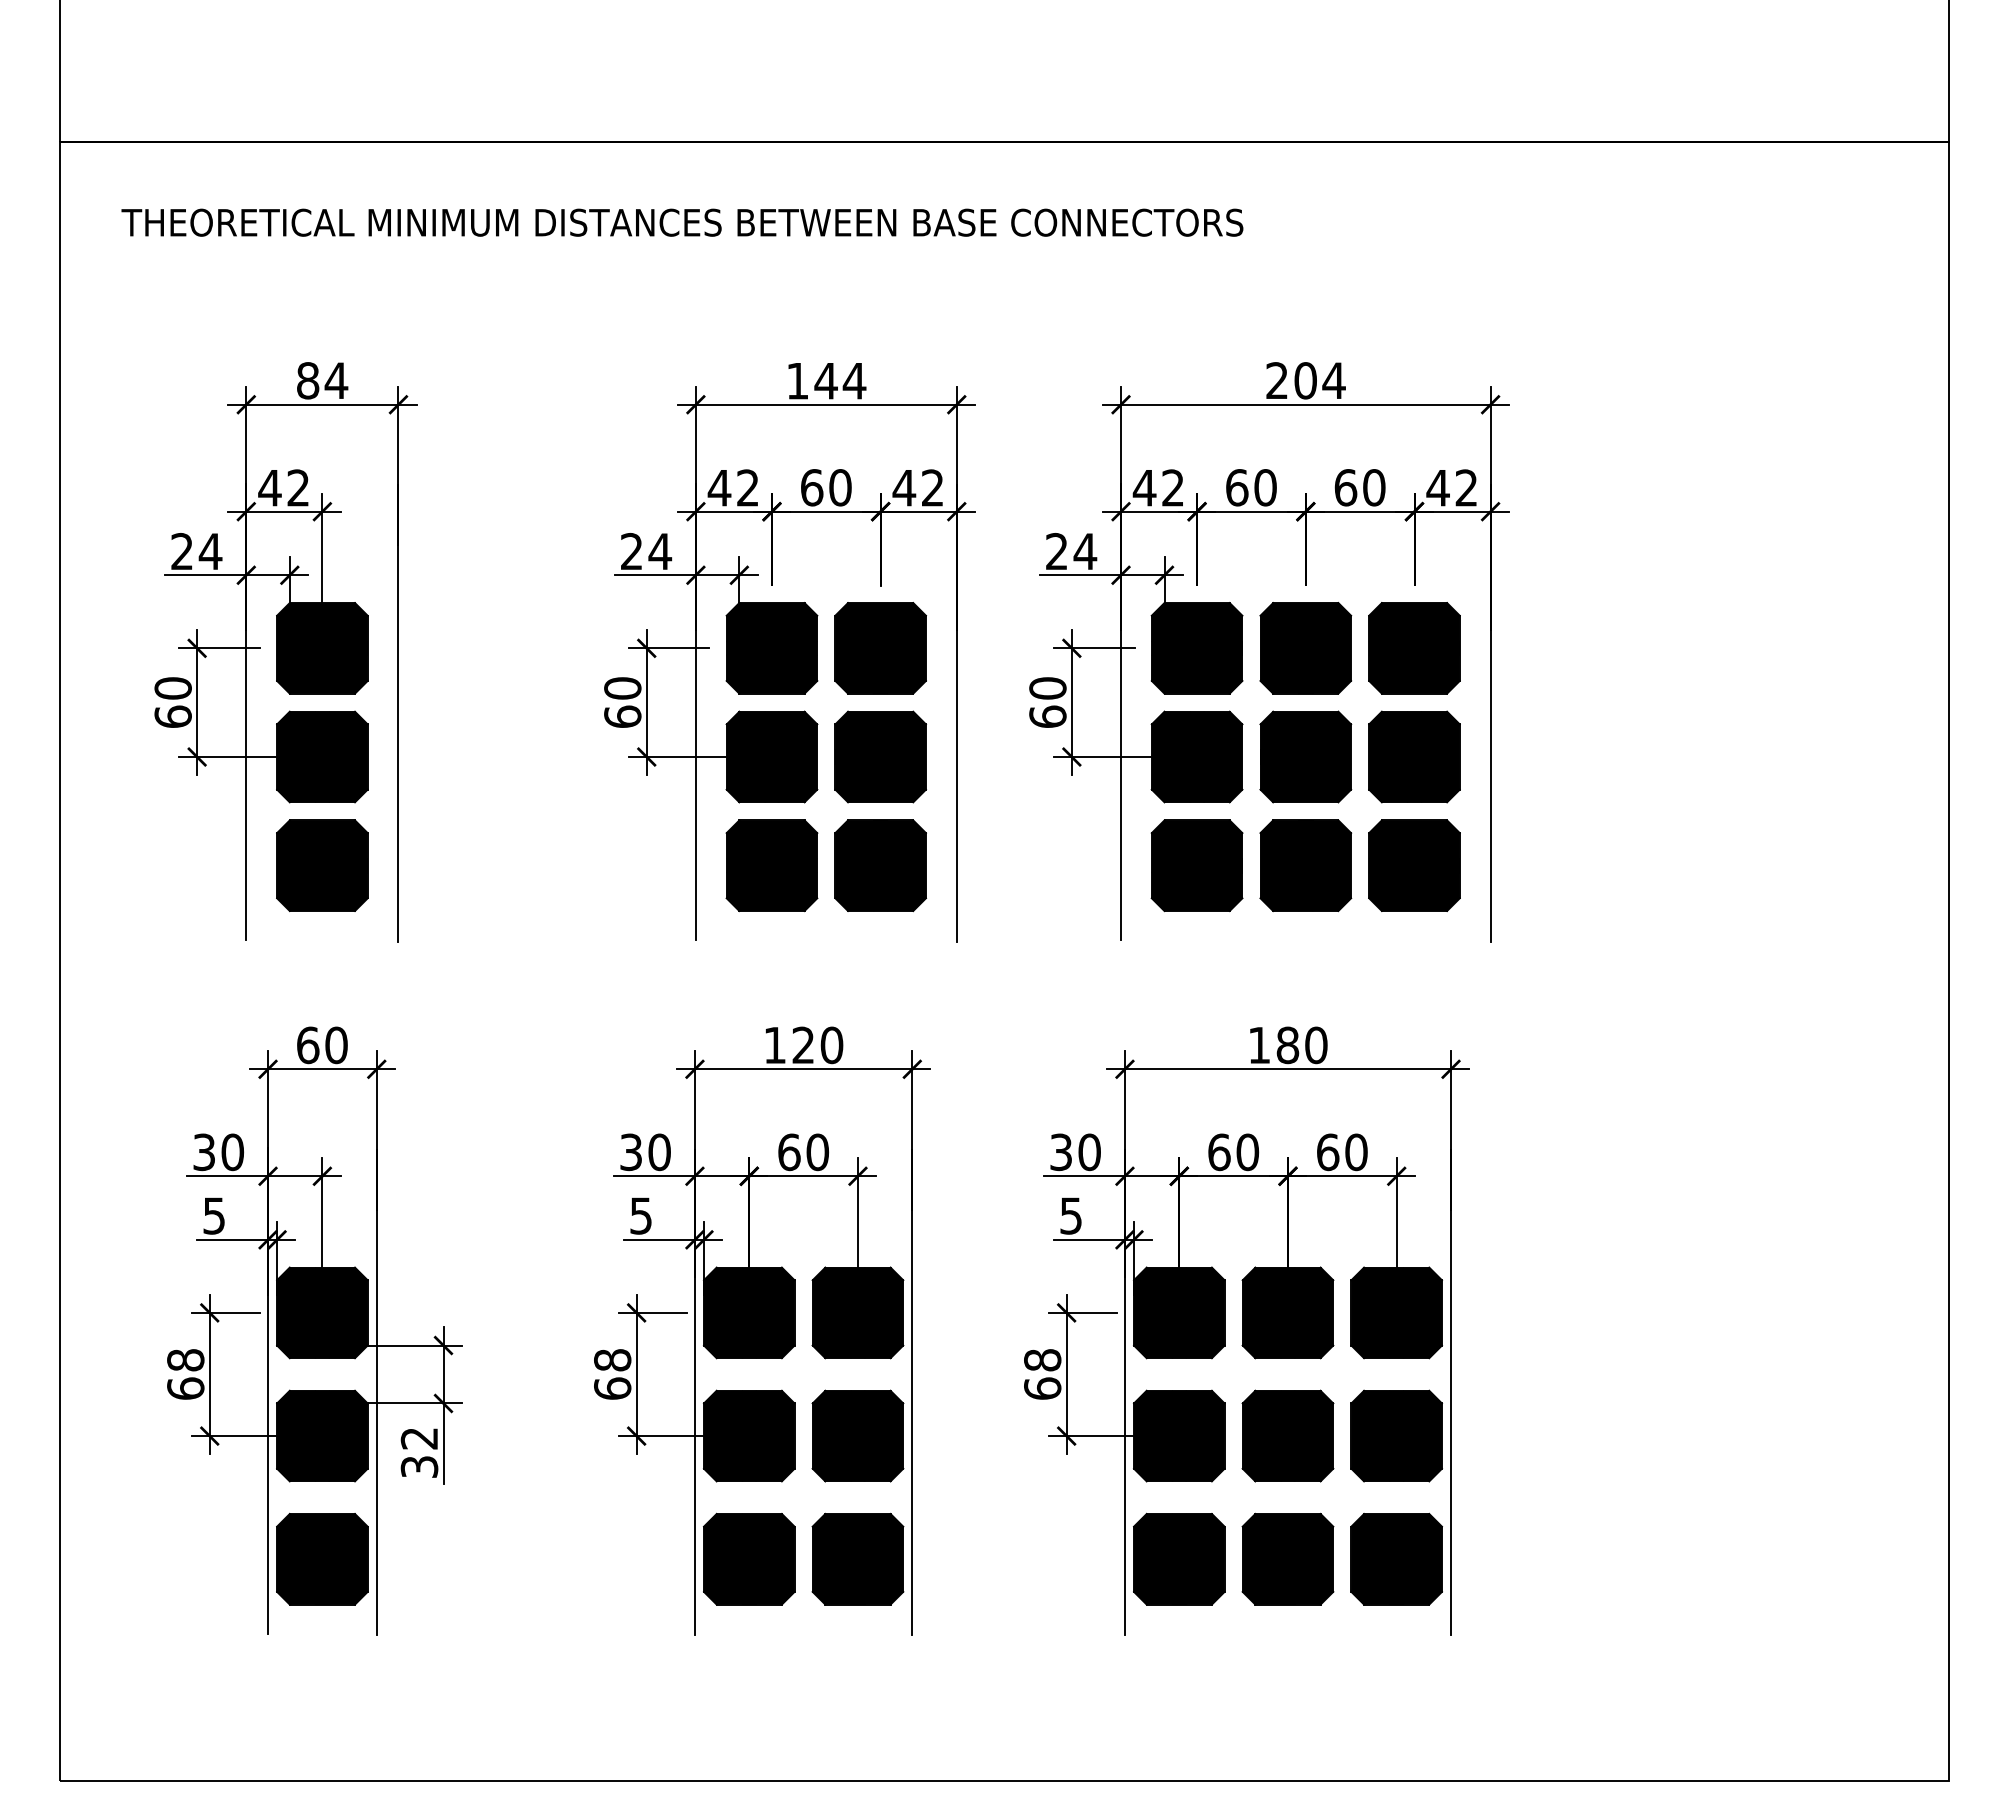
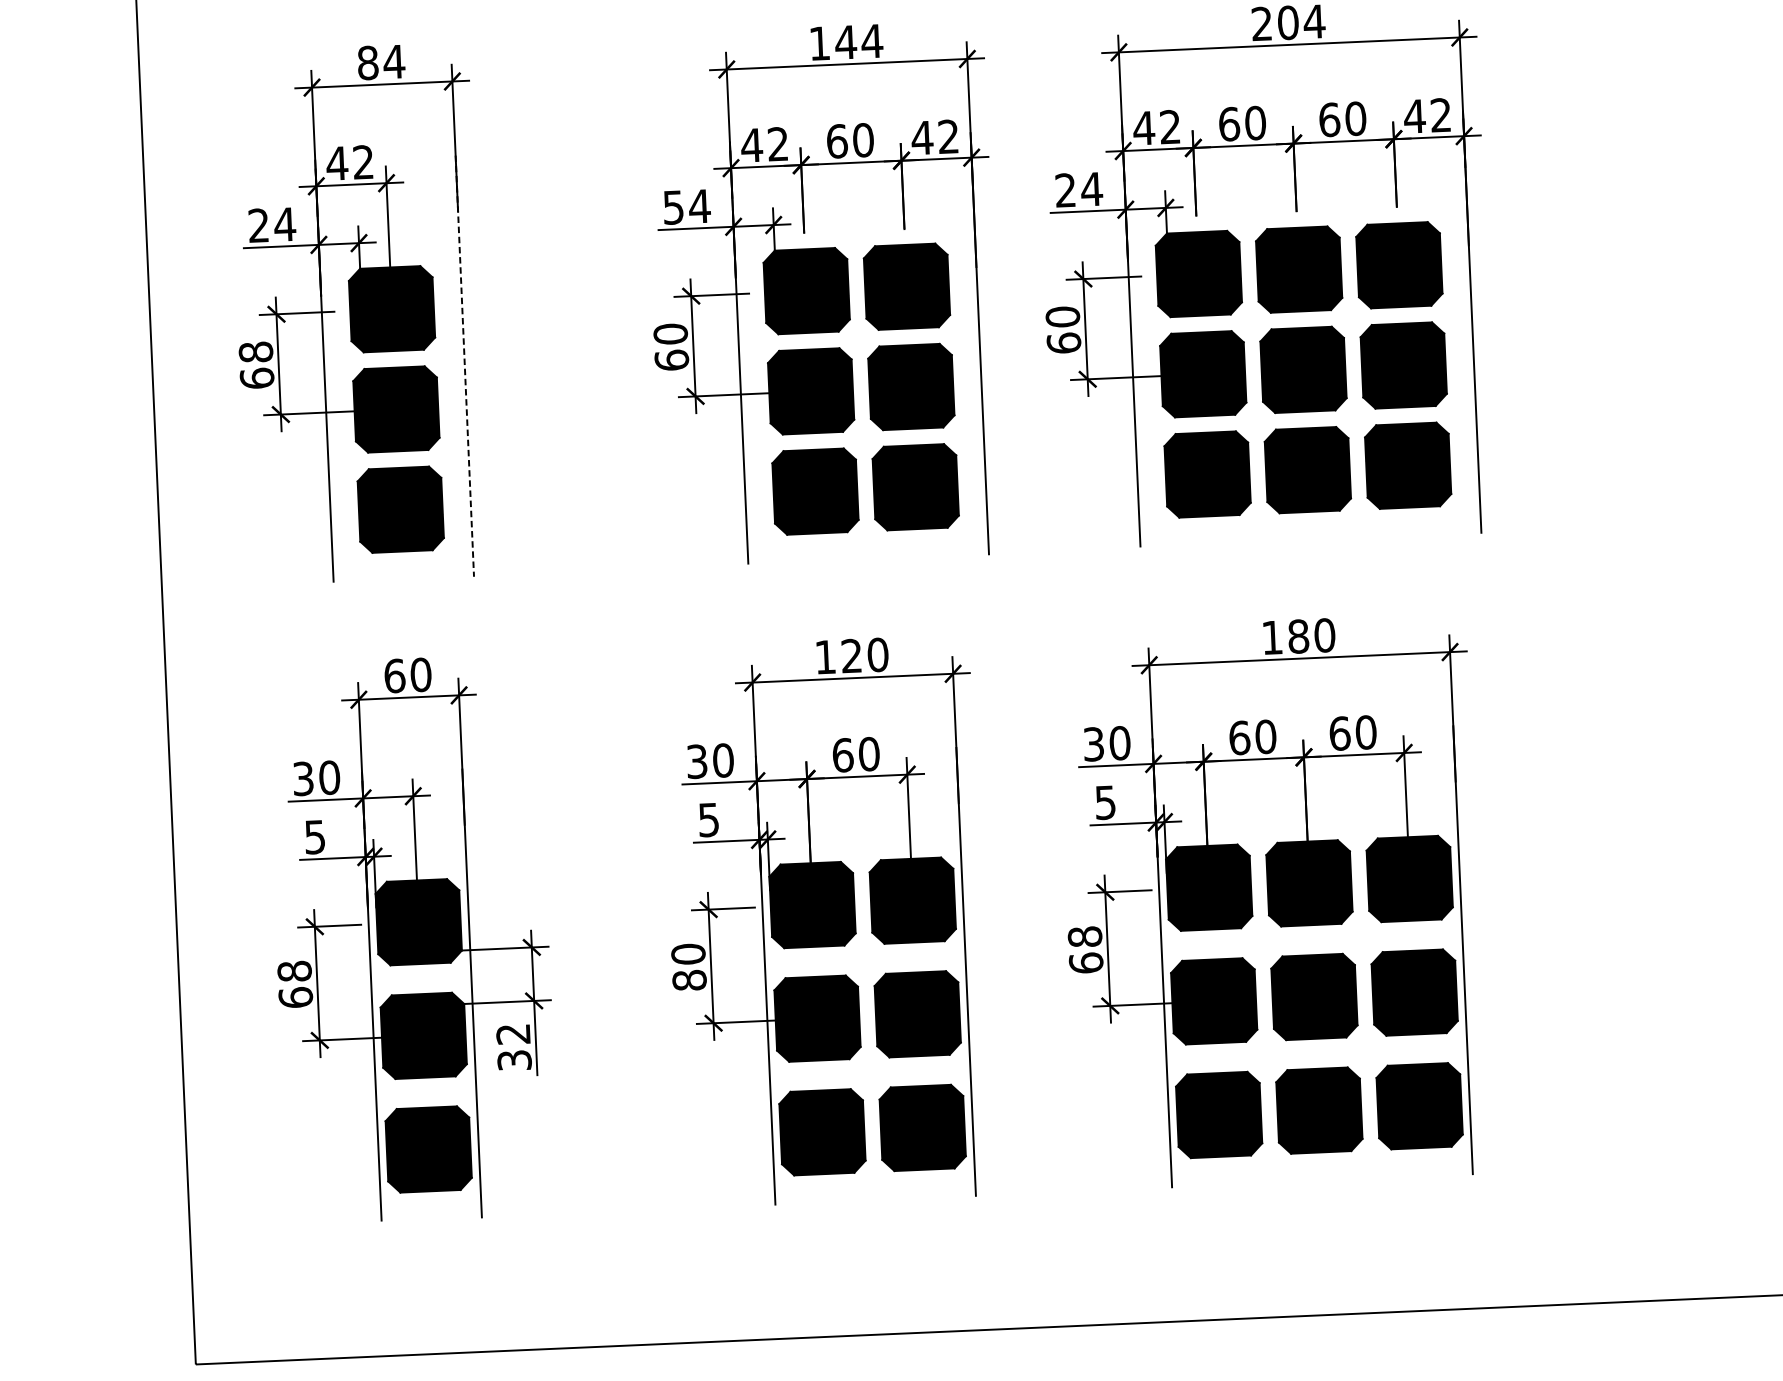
text: (631, 551) -> (673, 207), 24 -> 54
text: (172, 688) -> (255, 352), 60 -> 68
line: (398, 713) -> (464, 366), solid -> dashed
text: (612, 1374) -> (688, 967), 68 -> 80

